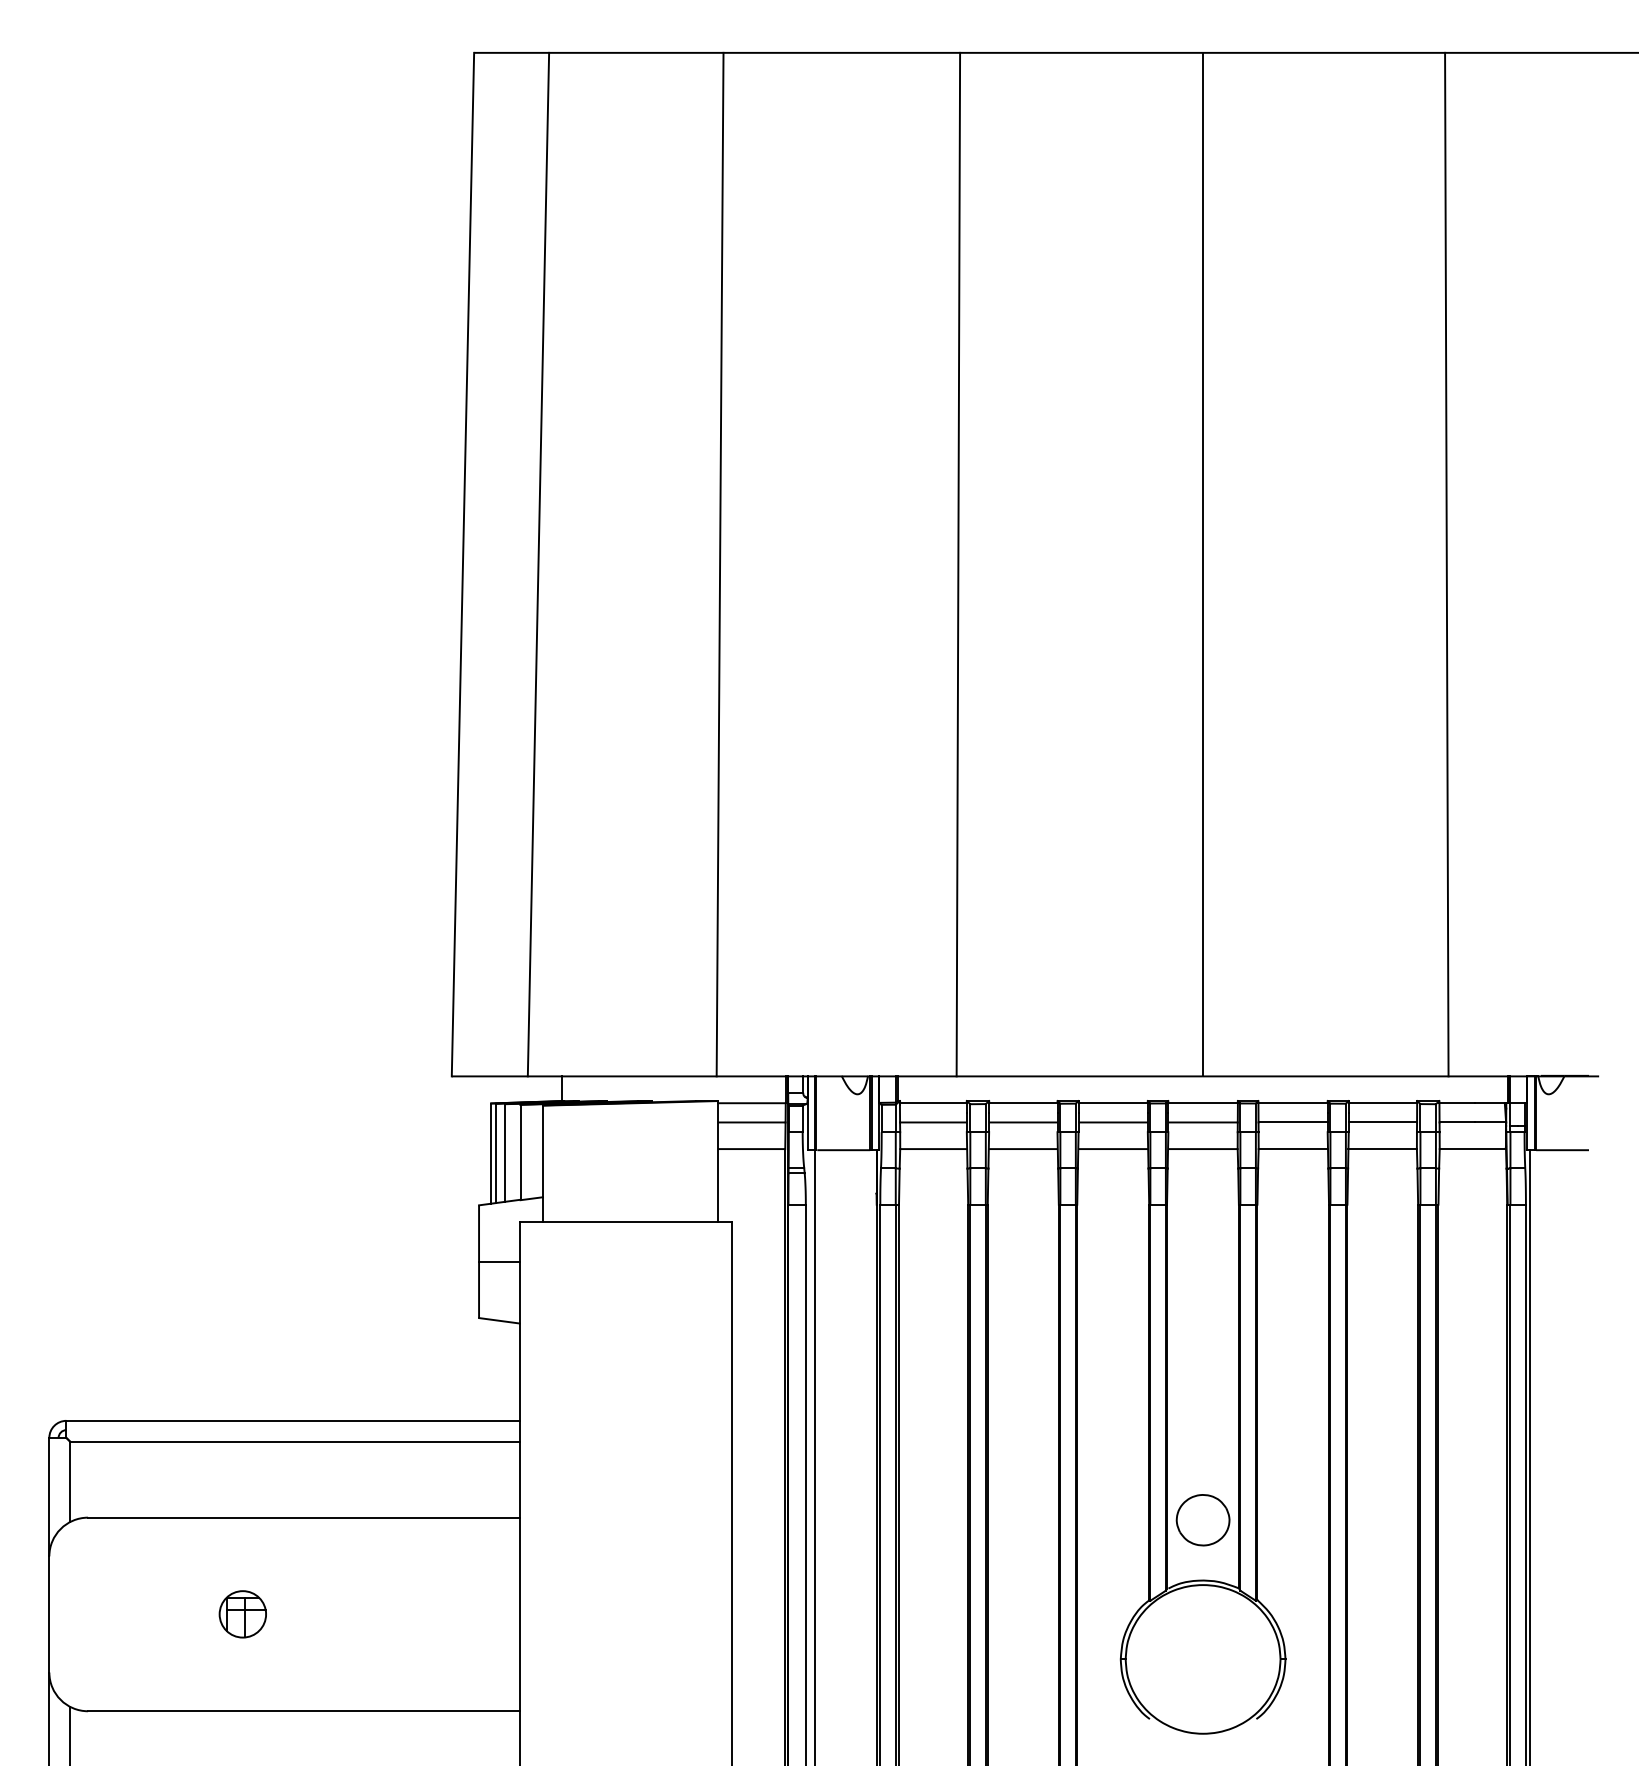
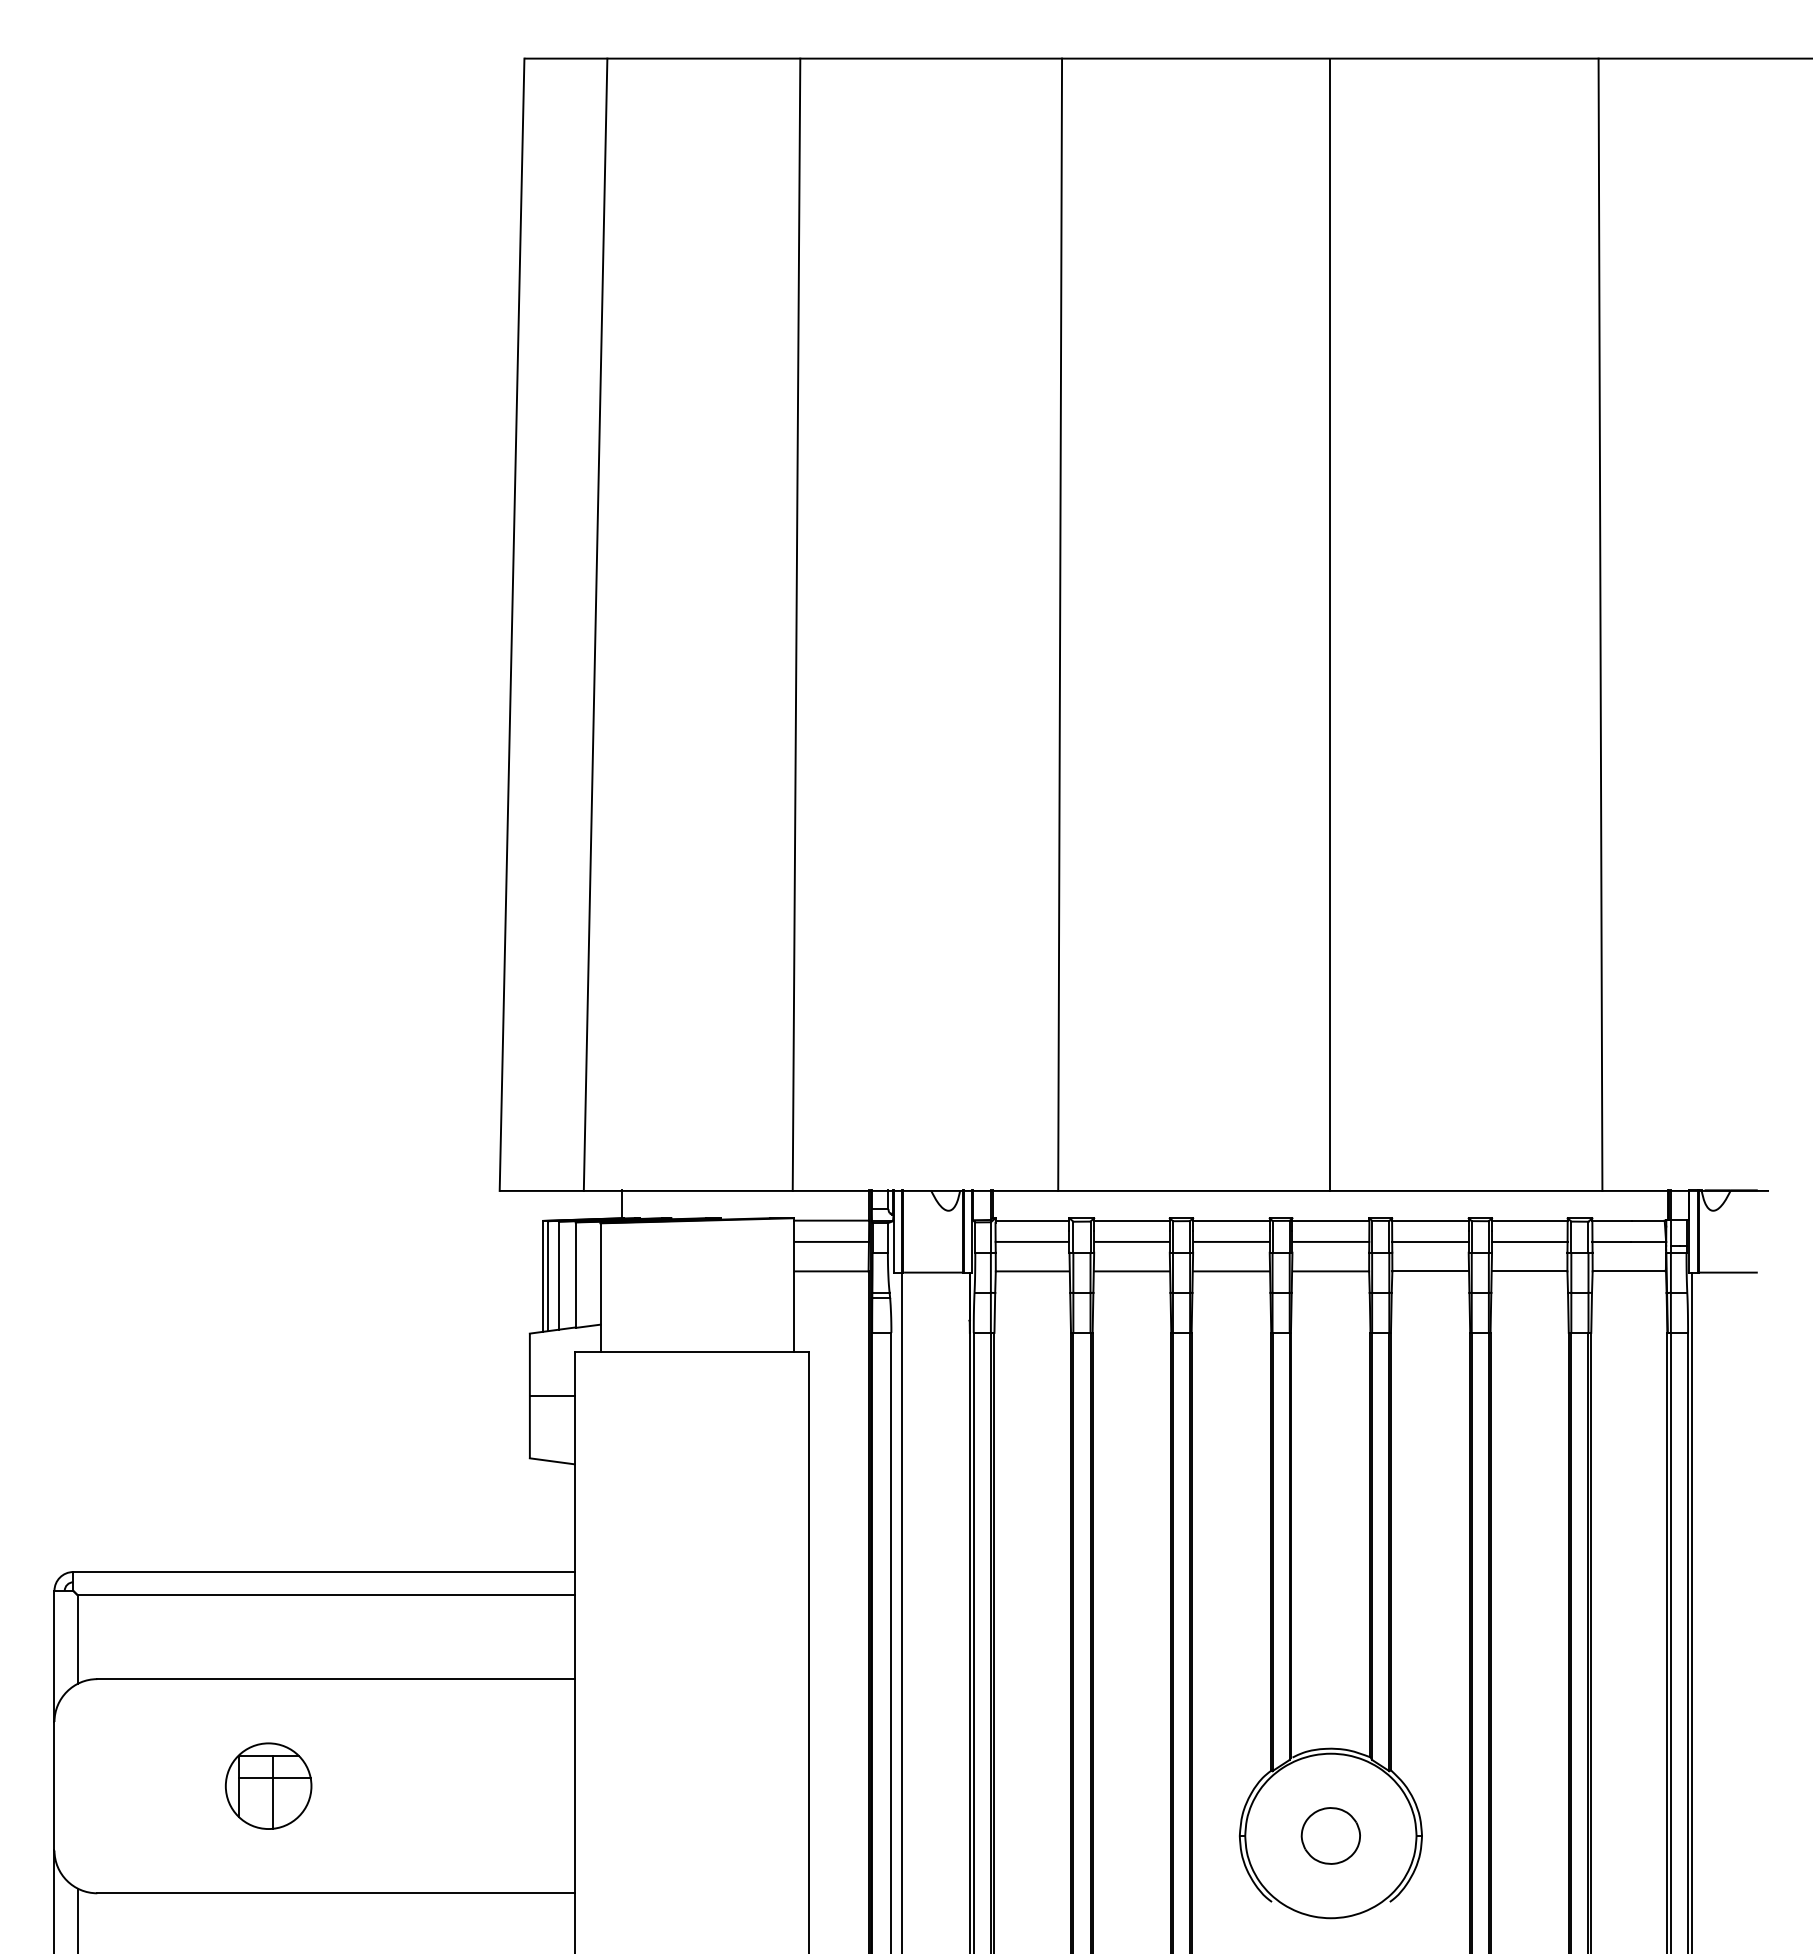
part: (1202, 1519) -> (1330, 1835), moved
part: (242, 1613) -> (268, 1785), size x1.67

